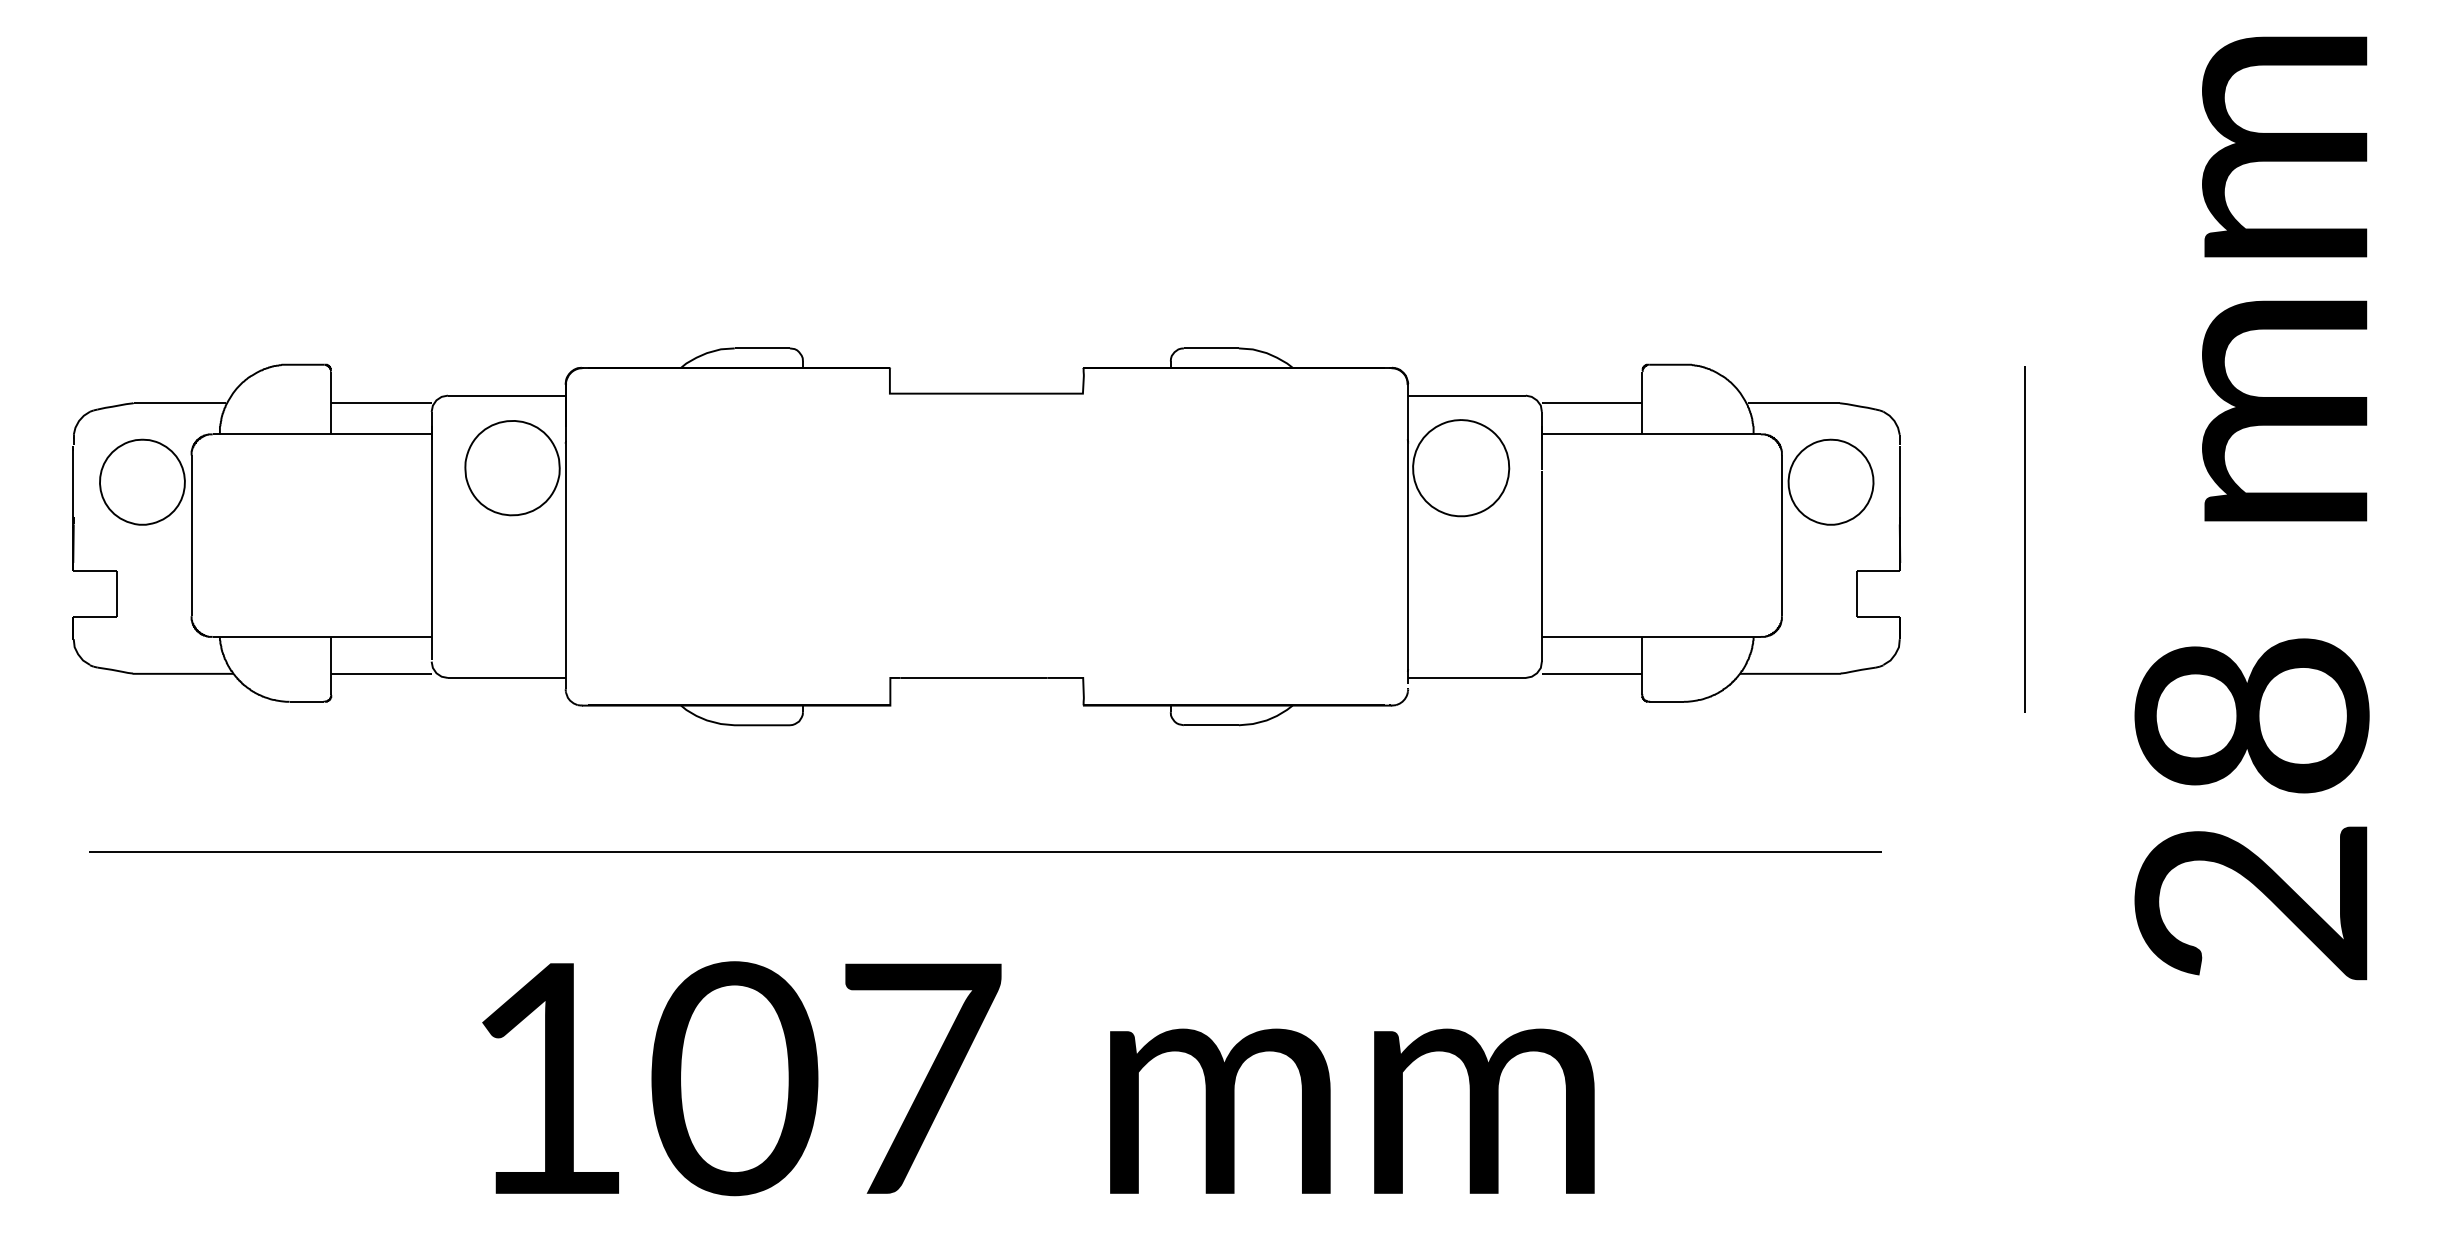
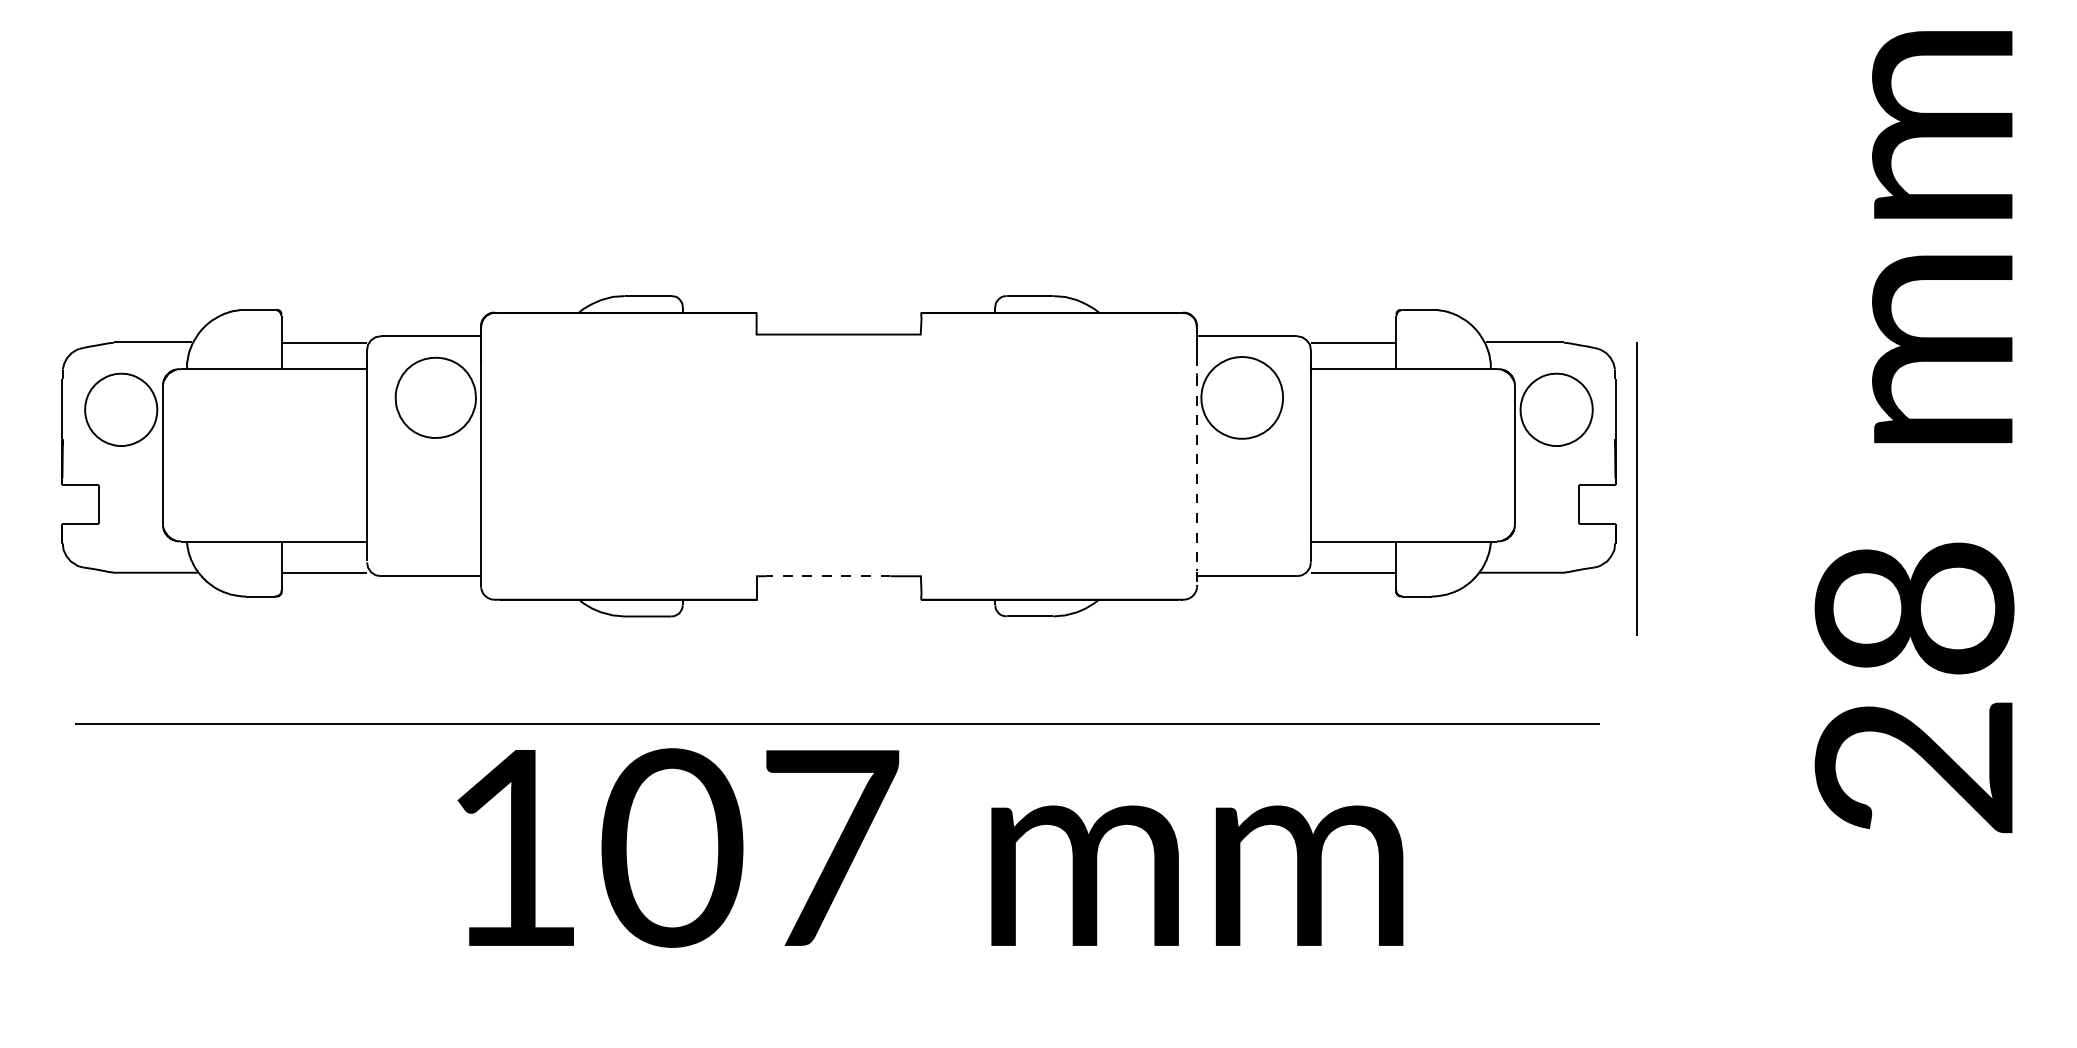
line: (2024, 539) -> (1636, 489), moved
line: (1407, 555) -> (1196, 472), solid -> dashed
line: (973, 677) -> (827, 575), solid -> dashed
text: (1038, 1078) -> (930, 847), moved

